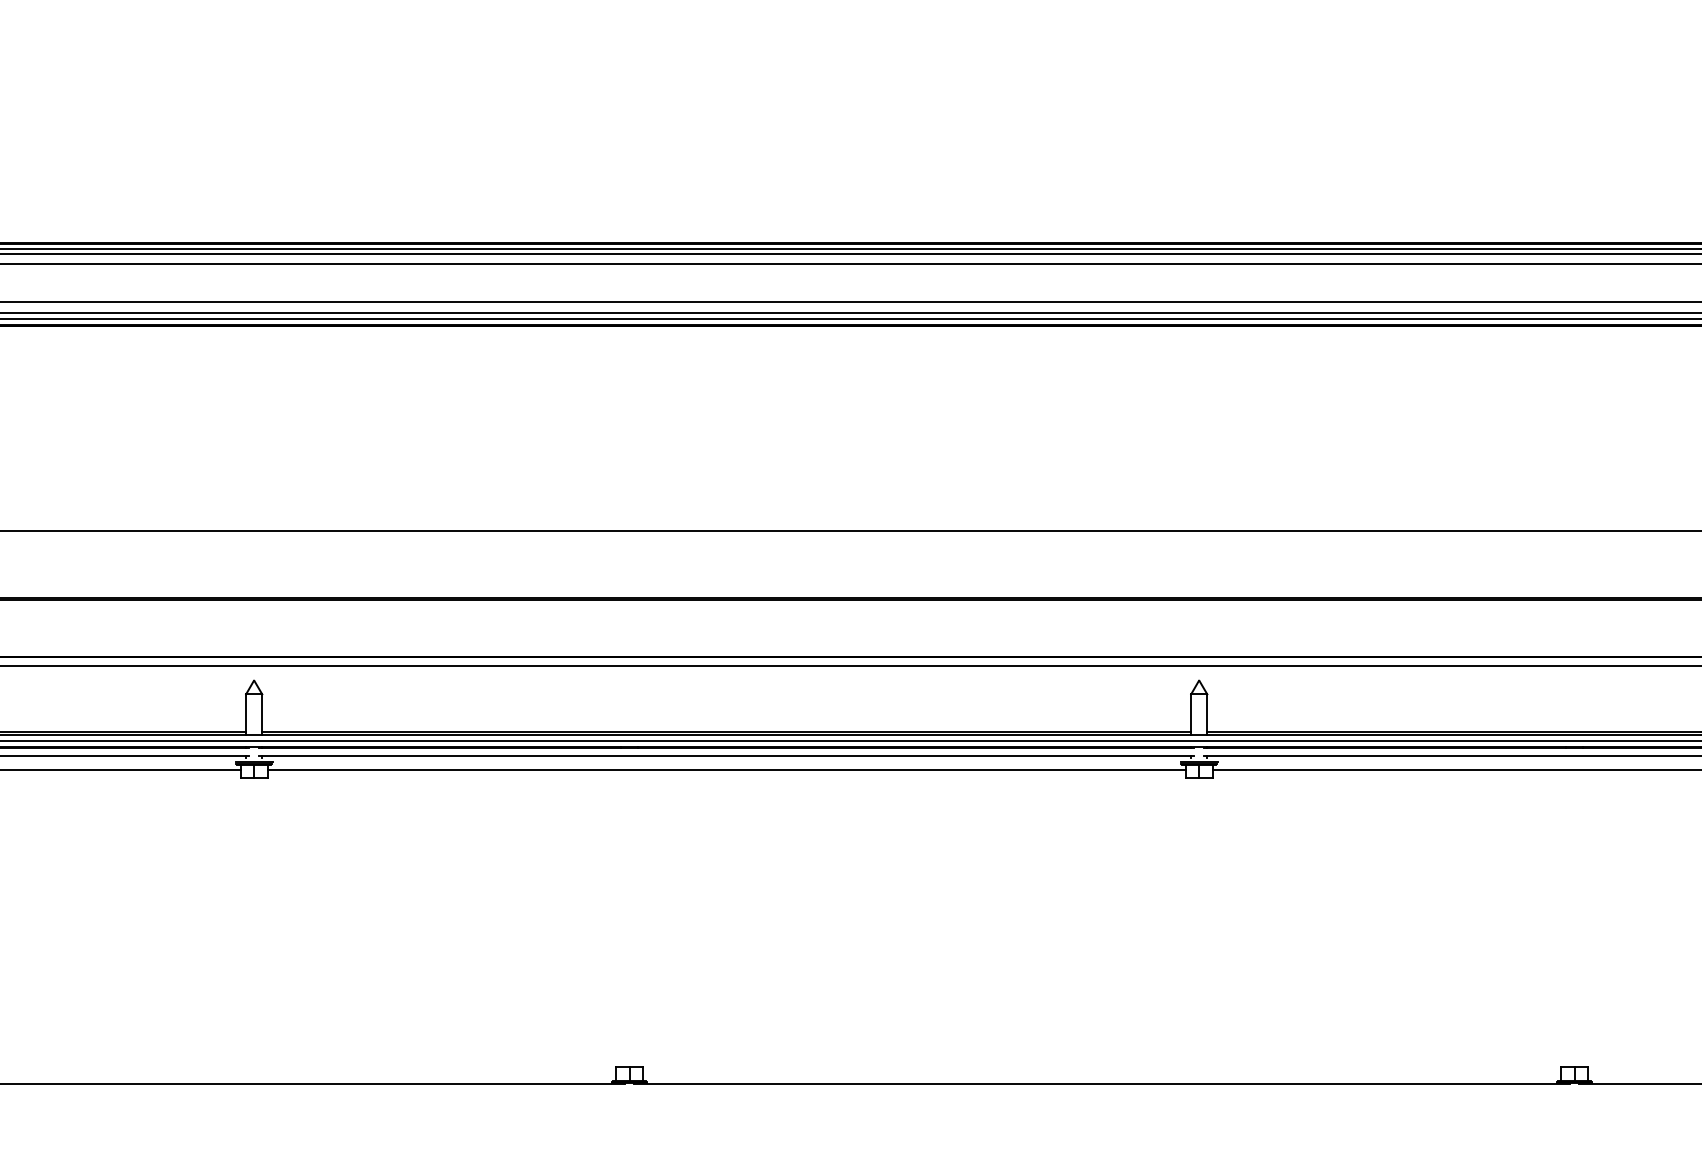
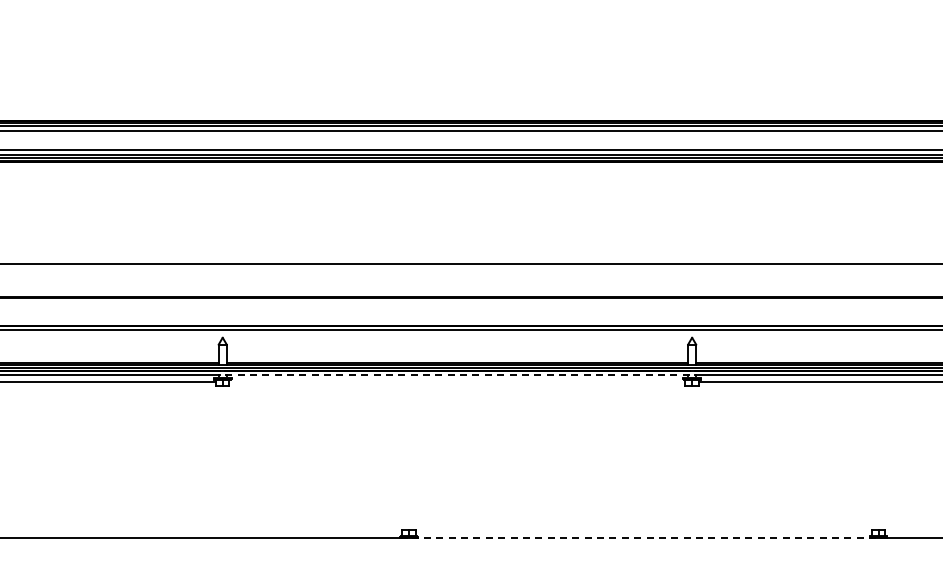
line: (726, 756) -> (457, 375), solid -> dashed
line: (726, 770) -> (457, 382), removed
line: (1103, 1082) -> (644, 537), solid -> dashed

